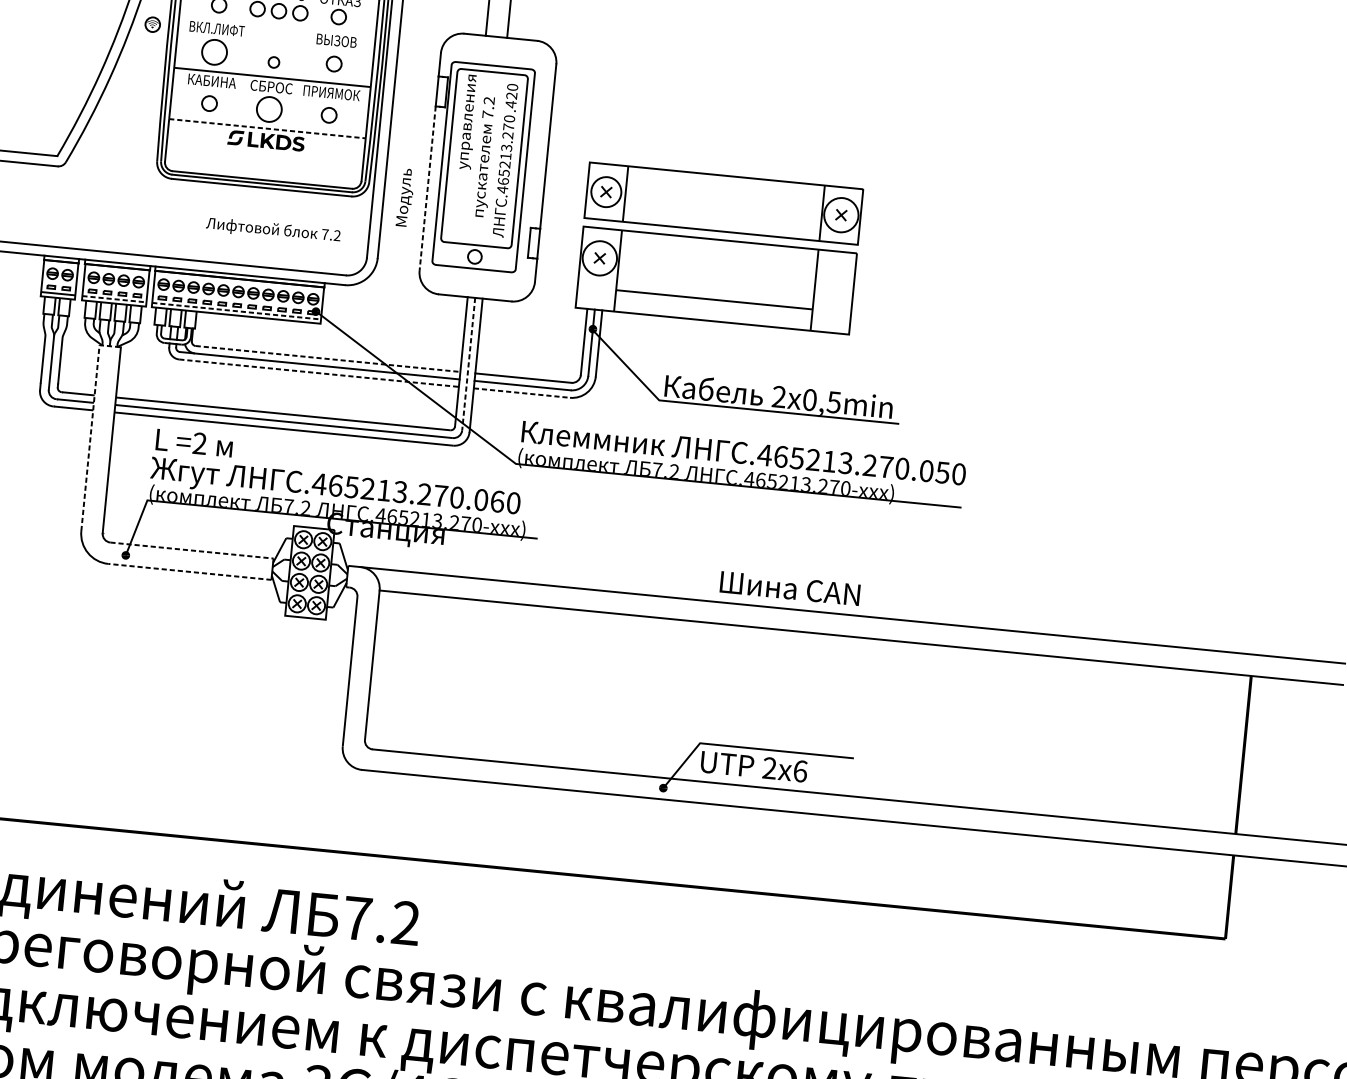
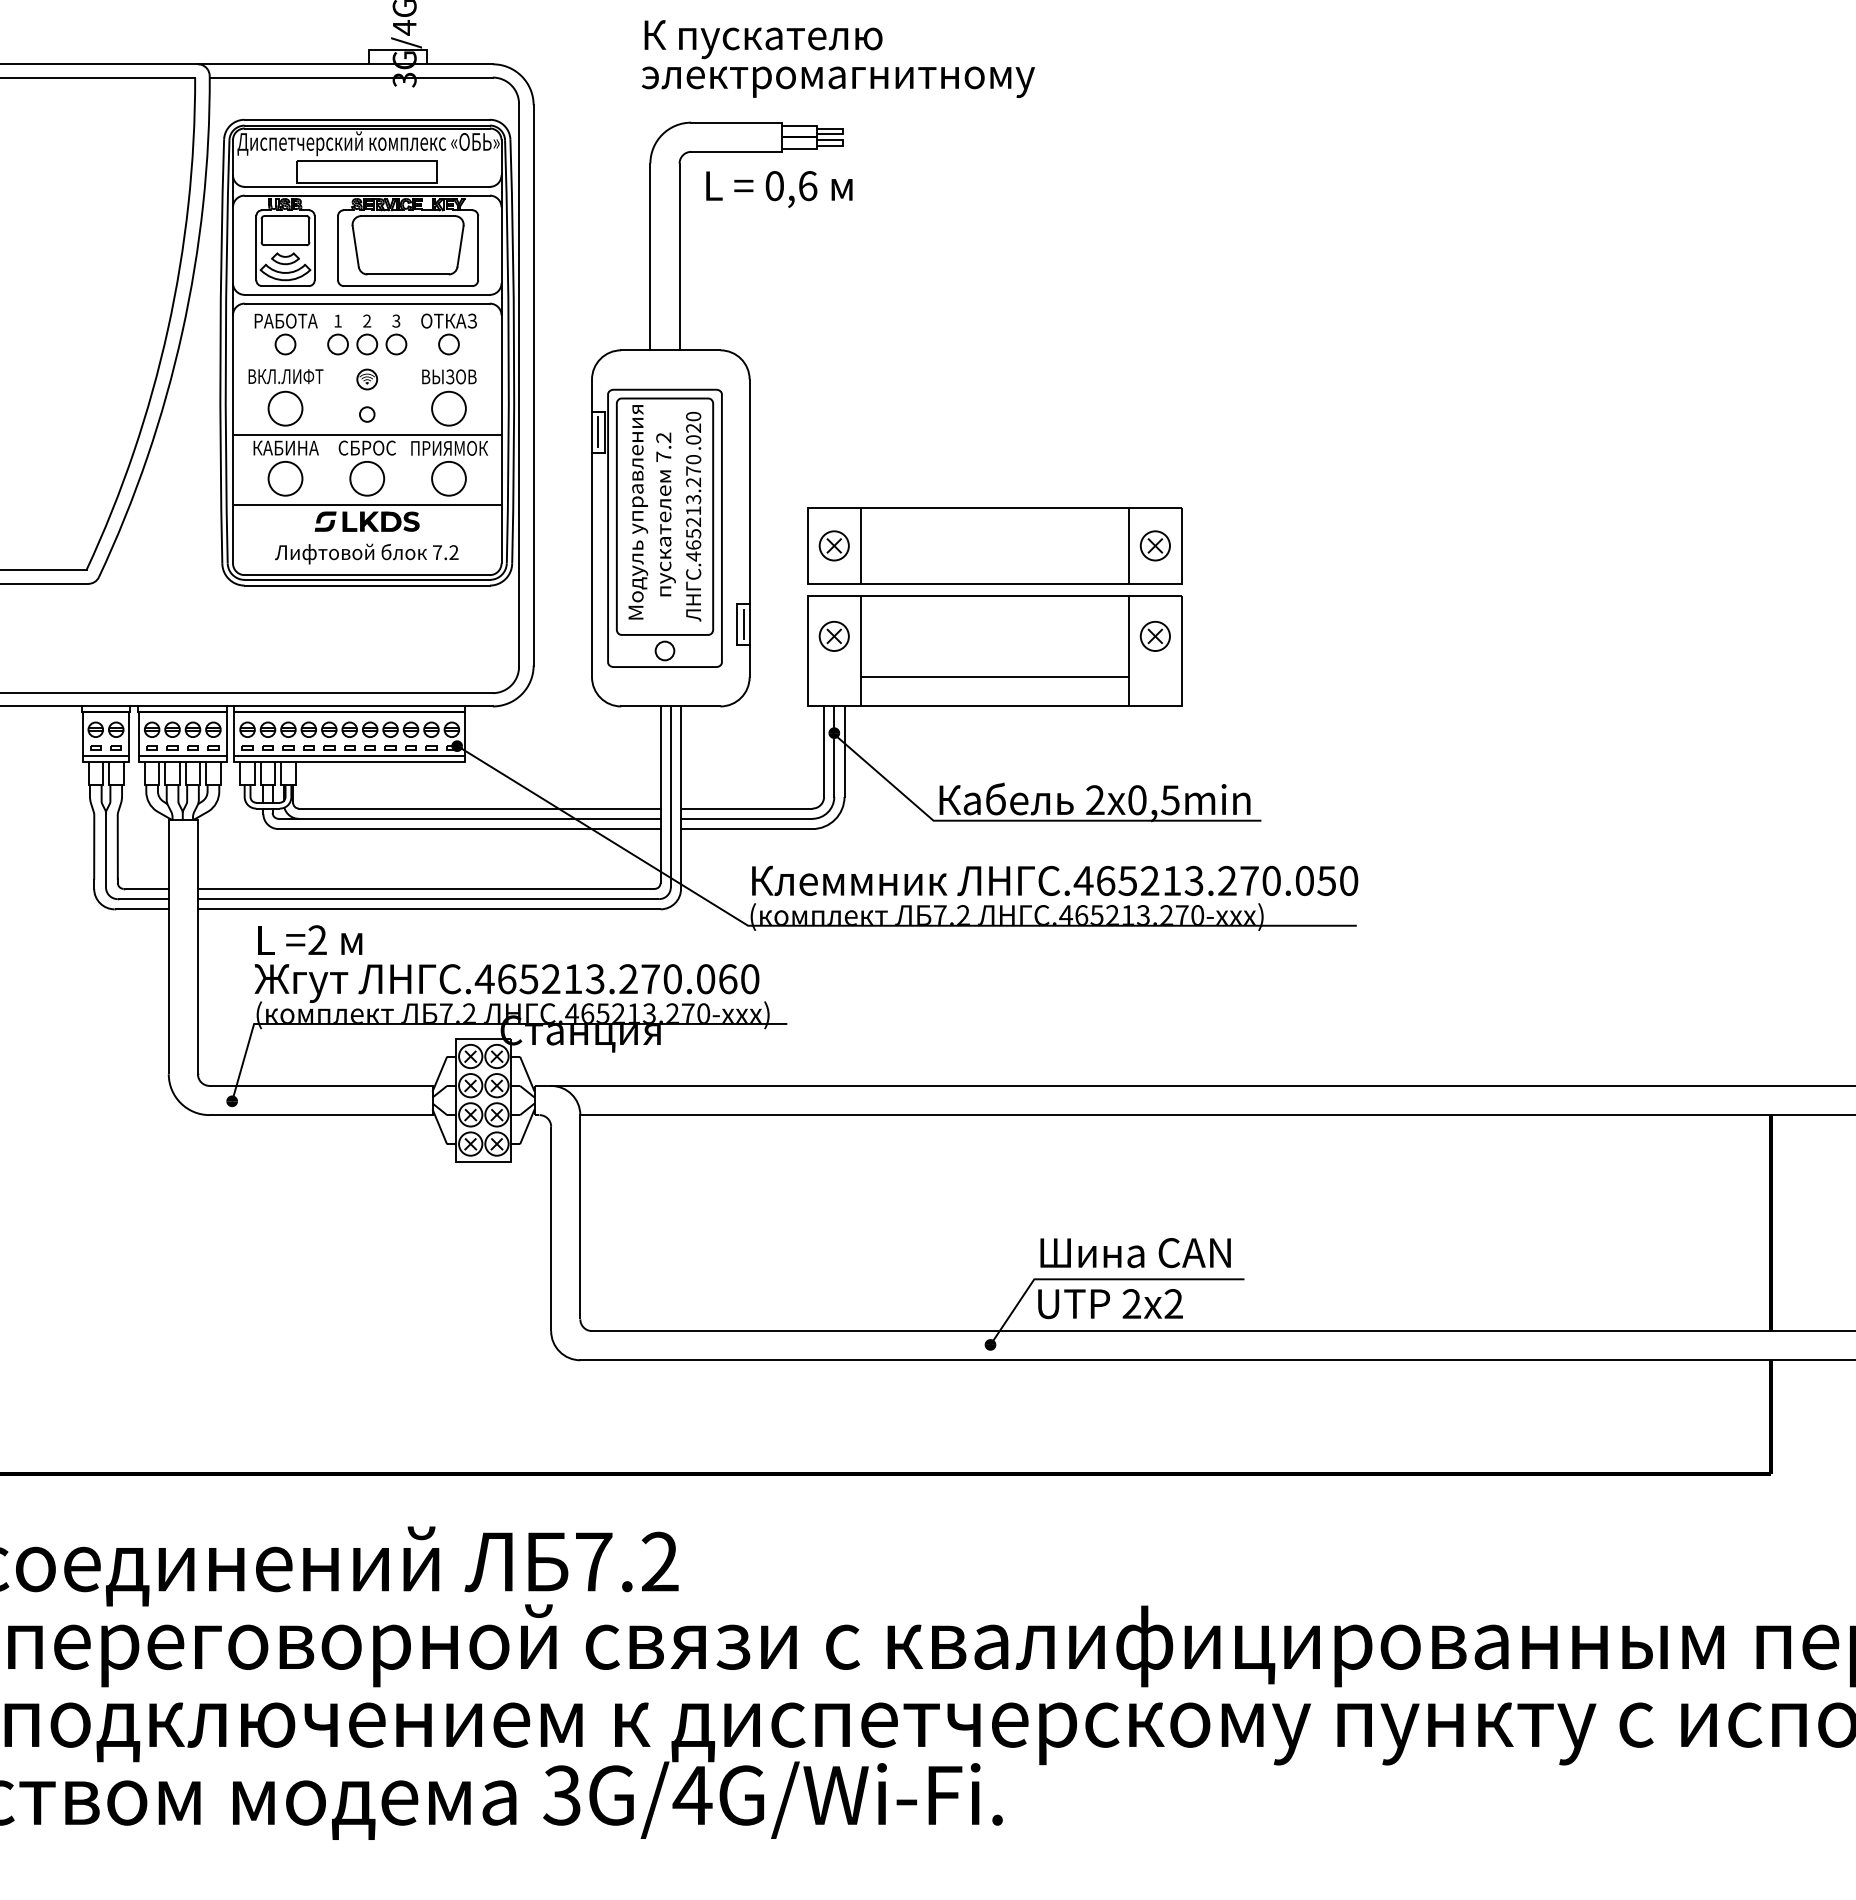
part: (152, 24) -> (367, 379), moved
circle: (333, 63) -> (448, 408), size x1.67
line: (441, 91) -> (597, 431), added
circle: (209, 103) -> (285, 478), size x1.67
text: (510, 104) -> (693, 439), .4 -> .0
circle: (328, 115) -> (448, 478), size x1.67
line: (267, 129) -> (367, 505), dashed -> solid
line: (427, 189) -> (592, 565), dashed -> solid
circle: (605, 191) -> (833, 545), size x0.71
text: (405, 197) -> (638, 579), moved
circle: (840, 214) -> (1154, 545), size x0.62
text: (273, 230) -> (366, 553), moved
line: (534, 243) -> (743, 624), added
circle: (599, 258) -> (833, 636), size x0.62
part: (834, 280) -> (1154, 635), added
line: (114, 299) -> (182, 756), dashed -> solid
line: (237, 311) -> (350, 756), dashed -> solid
line: (327, 358) -> (479, 808), dashed -> solid
line: (468, 364) -> (670, 797), dashed -> solid
line: (319, 373) -> (470, 829), dashed -> solid
line: (521, 393) -> (746, 829), dashed -> solid
line: (91, 426) -> (168, 931), dashed -> solid
line: (192, 550) -> (321, 1085), dashed -> solid
line: (189, 572) -> (320, 1115), dashed -> solid
text: (790, 588) -> (1135, 1253), moved
text: (800, 771) -> (1173, 1304), 2x6 -> 2x2

